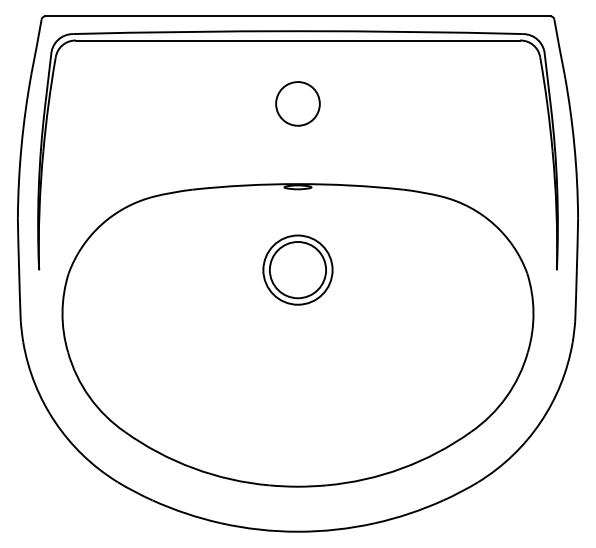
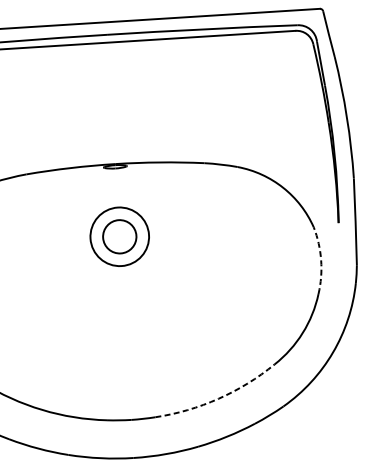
circle: (297, 103) -> (110, 95), removed
circle: (297, 270) -> (119, 237), size x0.7
arc: (533, 312) -> (321, 260), solid -> dashed
arc: (402, 468) -> (218, 398), solid -> dashed

